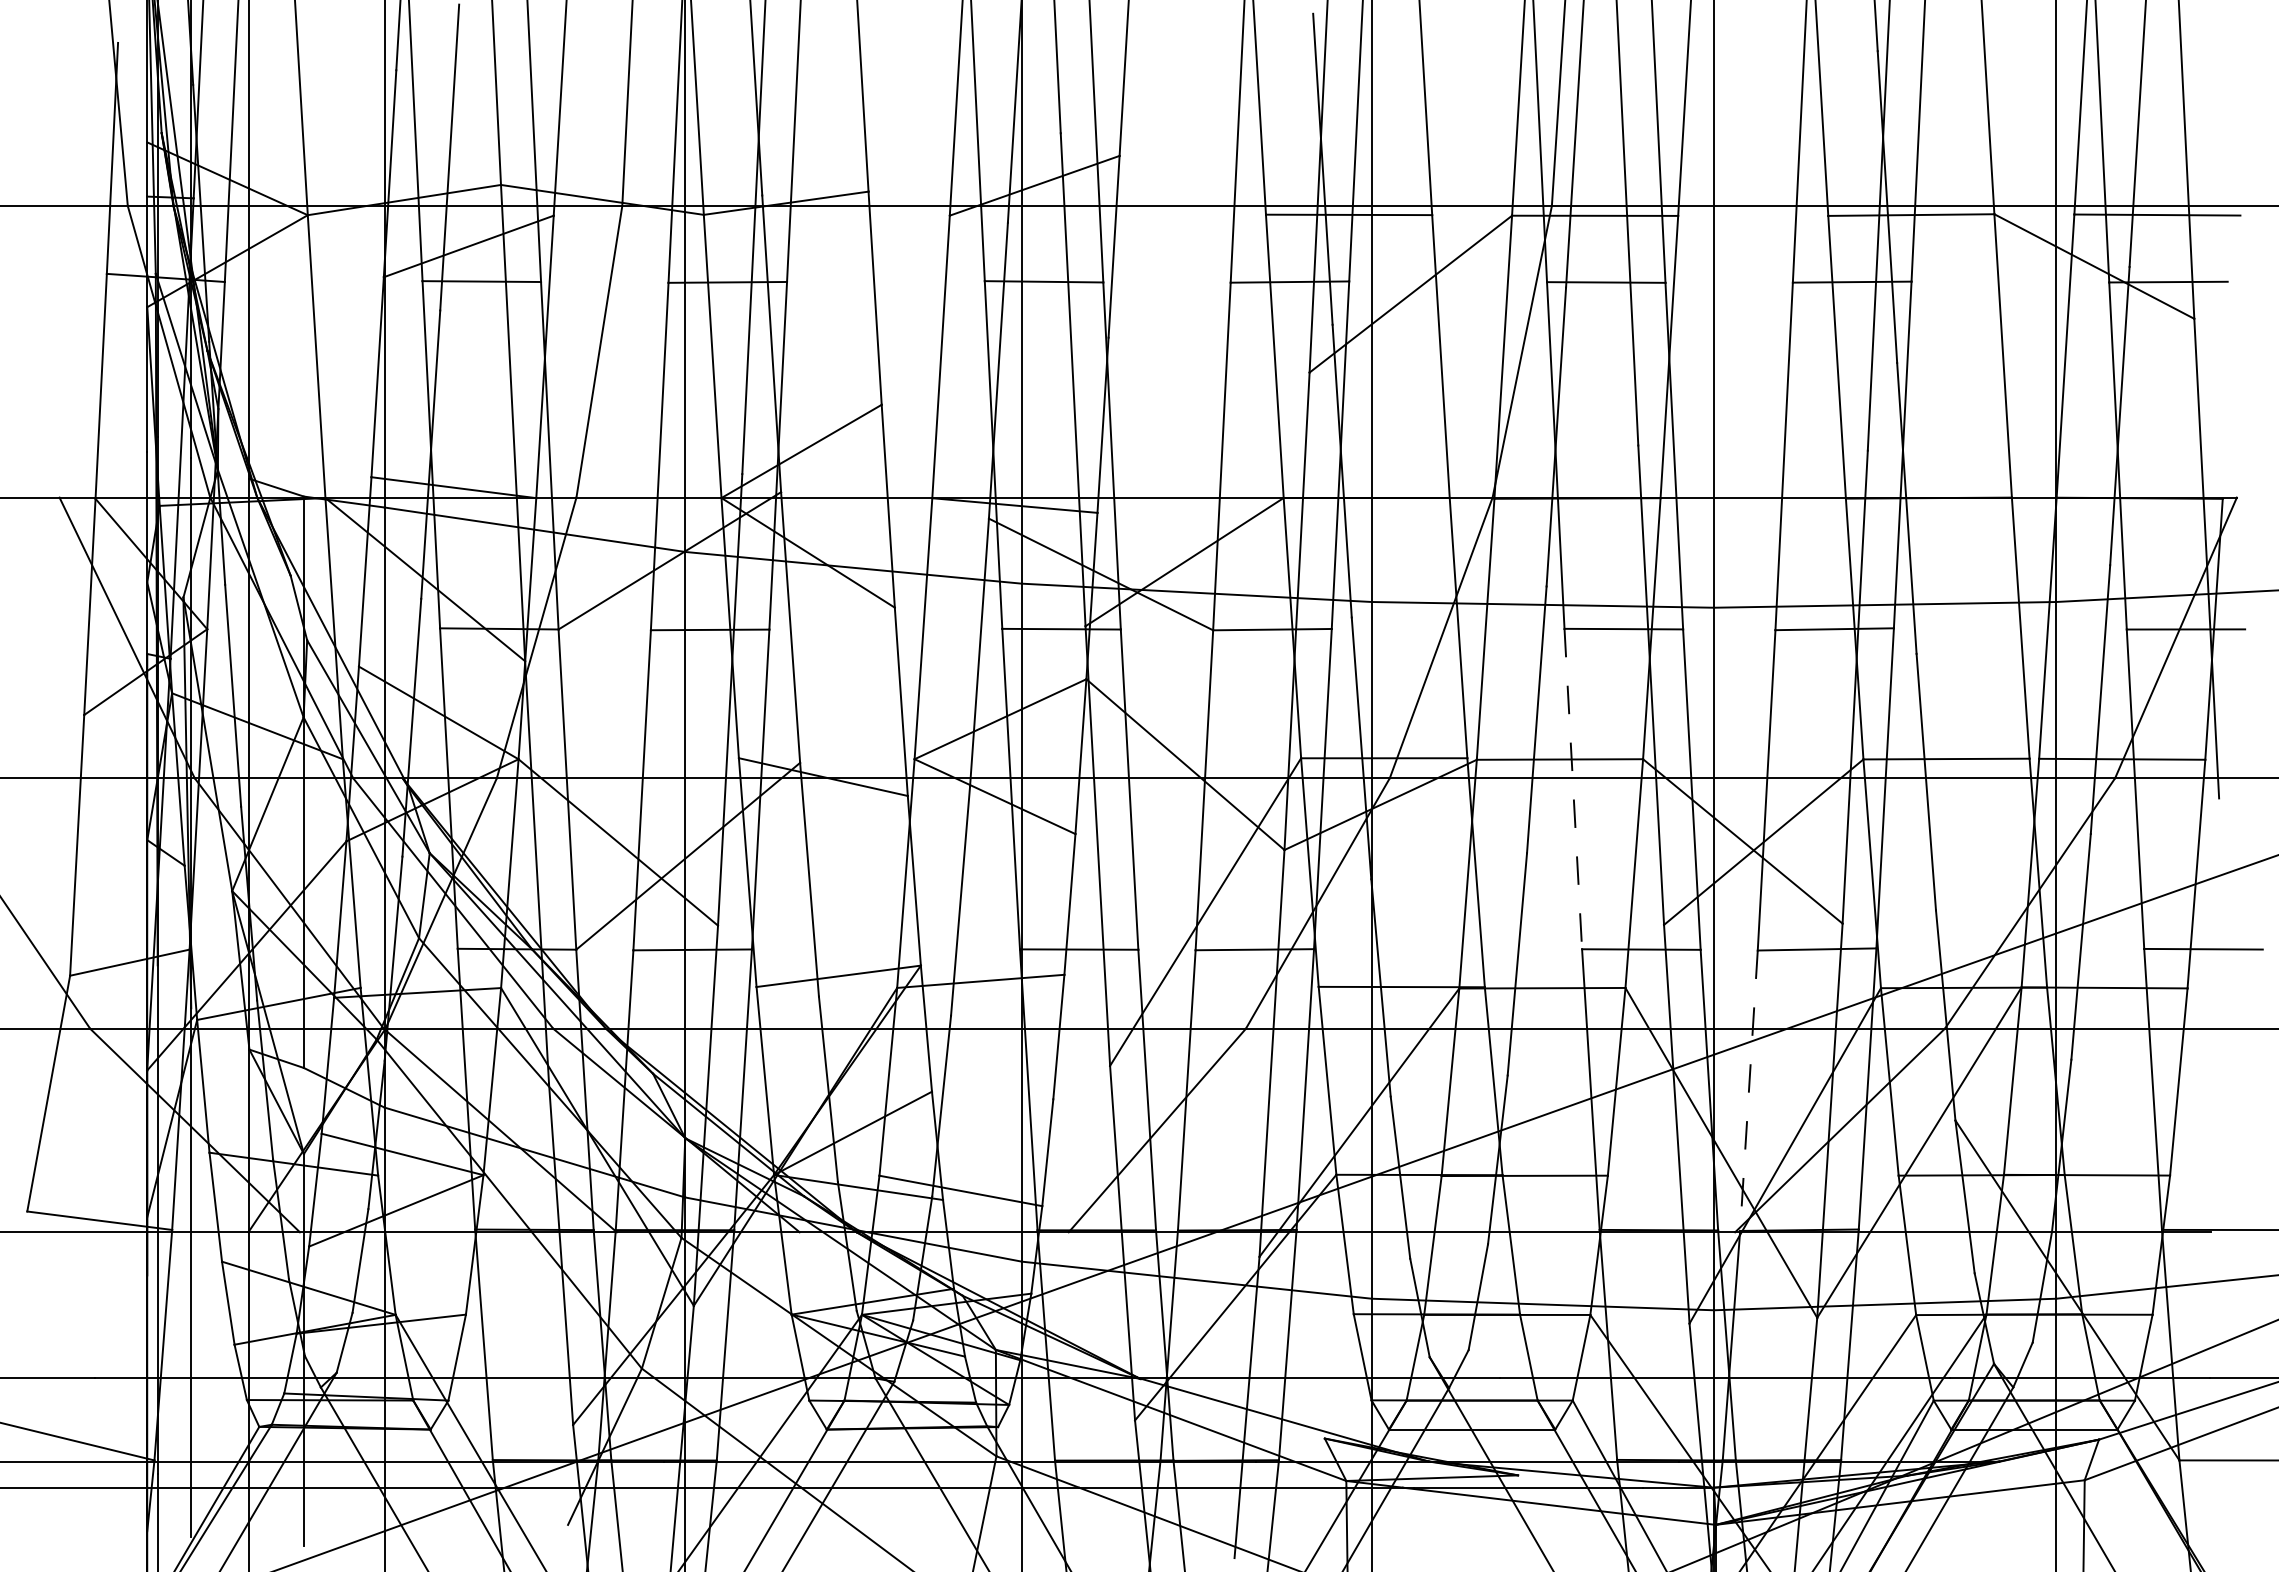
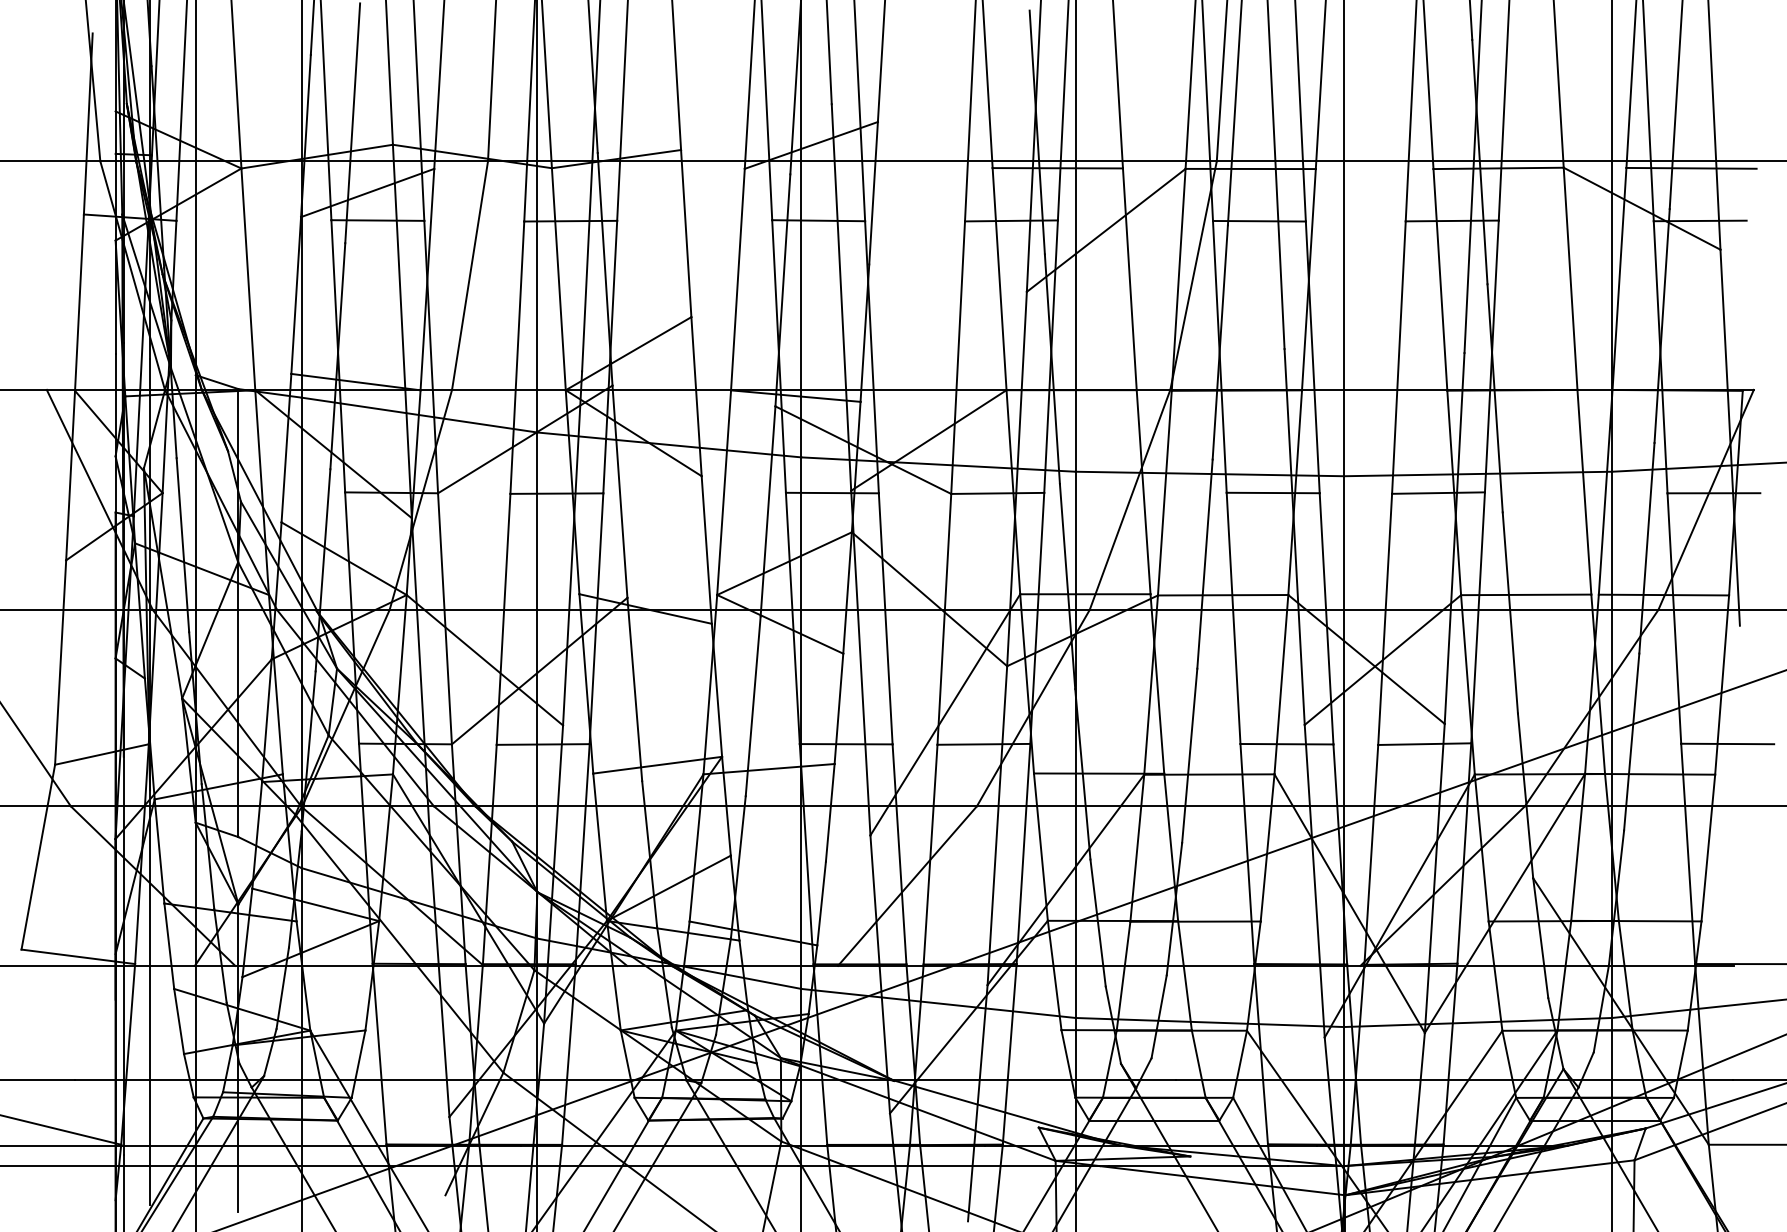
line: (1573, 789) -> (1233, 618), dashed -> solid
line: (1748, 1091) -> (1370, 855), dashed -> solid

